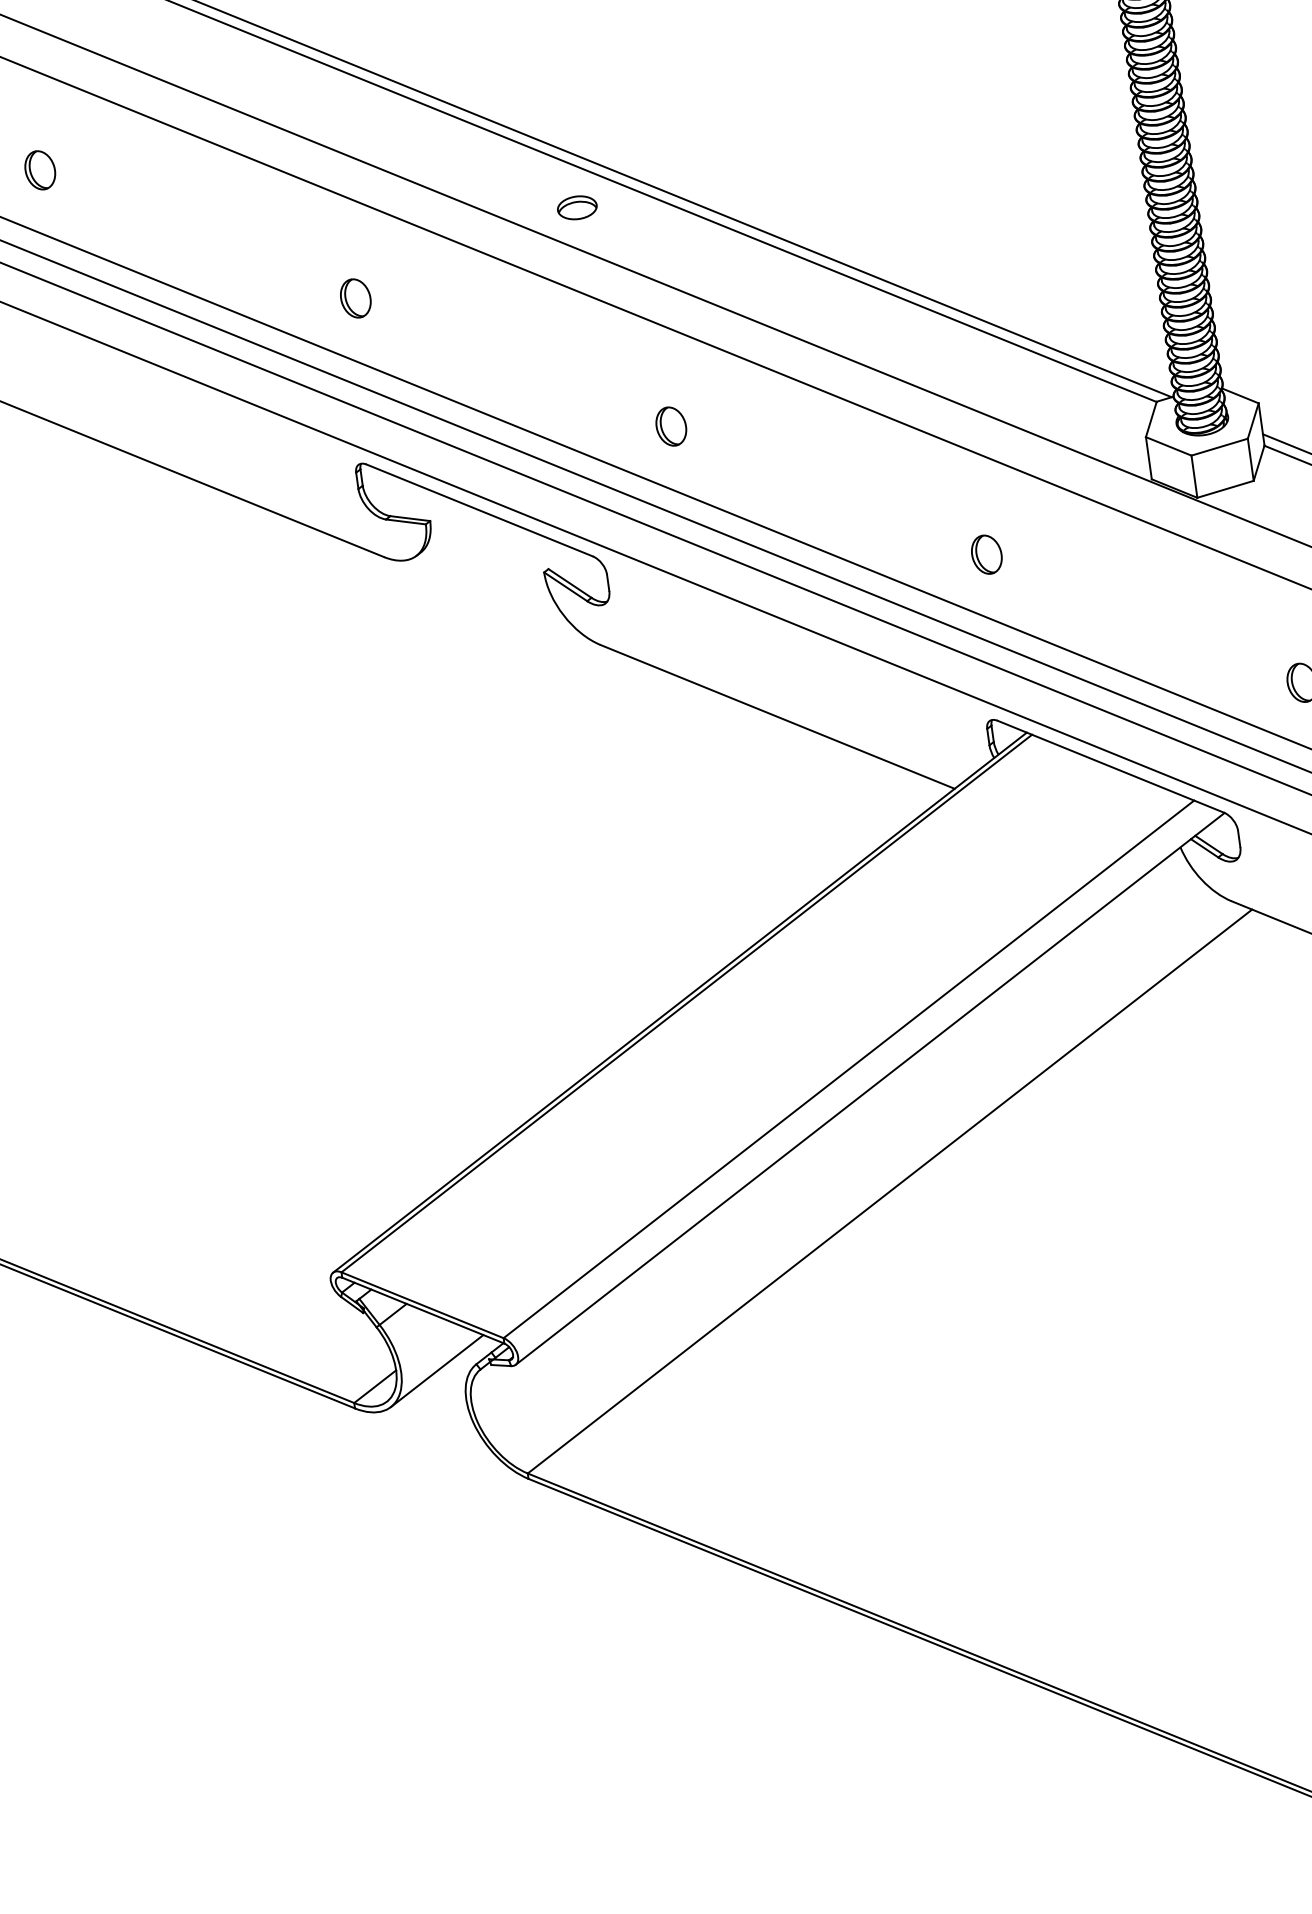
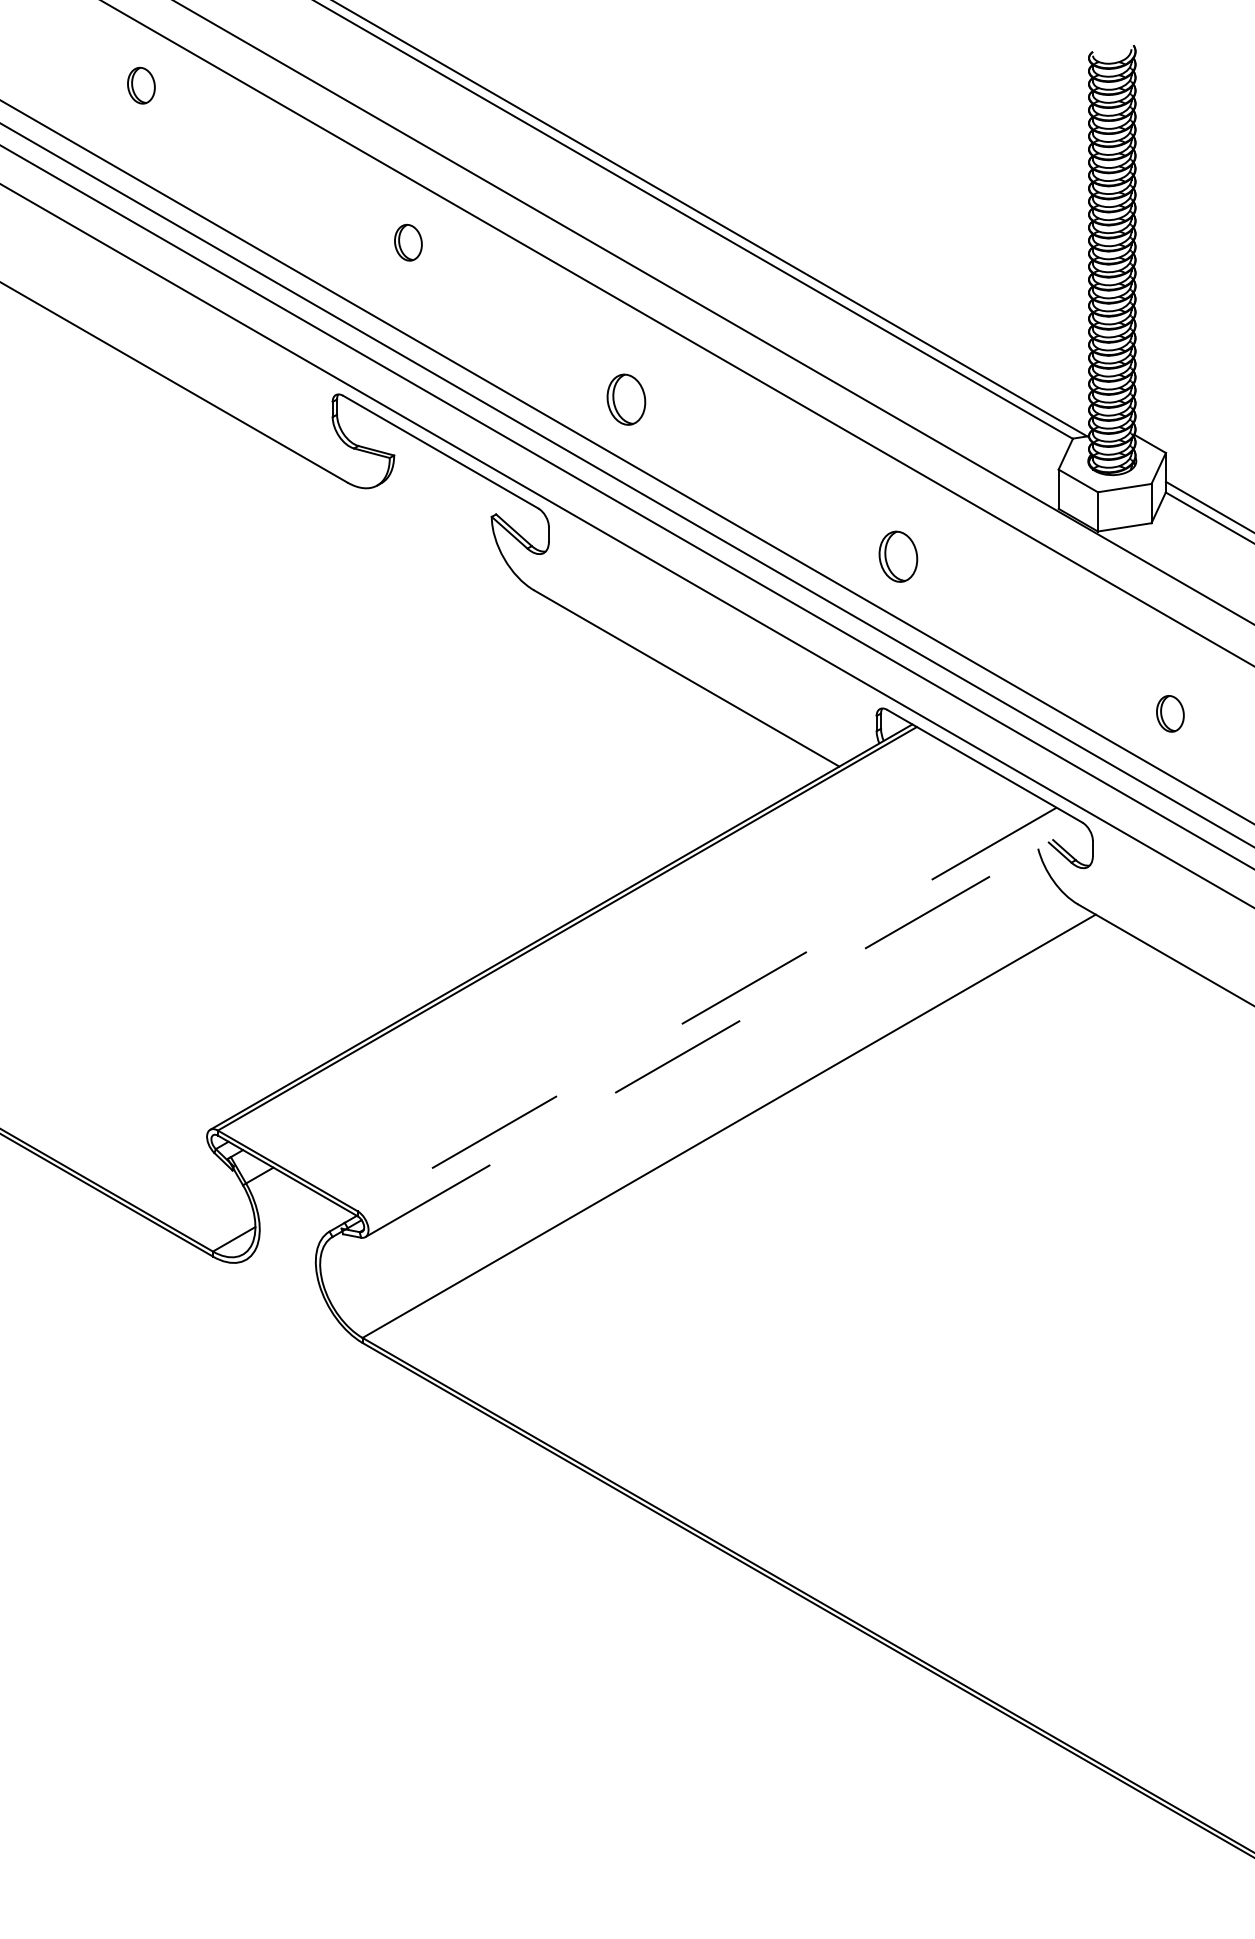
part: (40, 170) -> (141, 85), moved
part: (577, 207) -> (568, 187), removed
part: (355, 298) -> (408, 242), moved
part: (671, 426) -> (626, 399), size x1.4
part: (986, 554) -> (898, 556), size x1.4
line: (849, 1069) -> (707, 1009), solid -> dashed
line: (870, 1088) -> (724, 1029), solid -> dashed
line: (436, 1370) -> (292, 1232), removed

